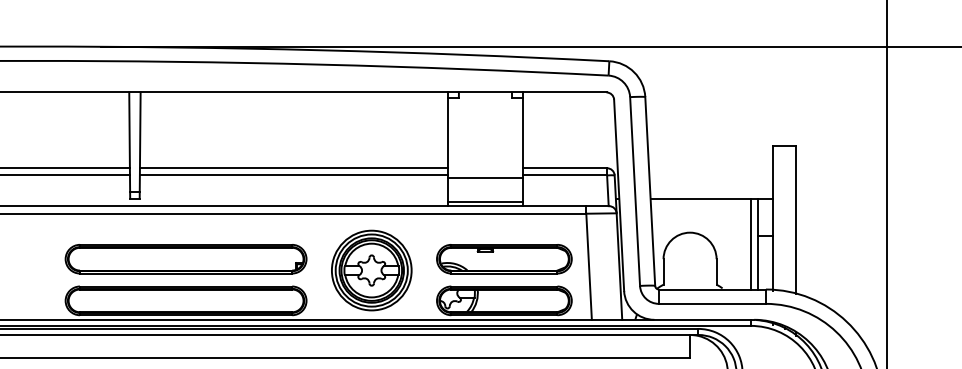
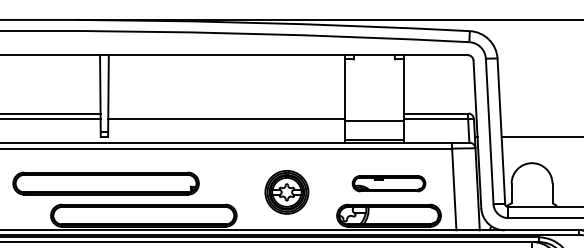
line: (293, 168) -> (226, 113), removed
line: (750, 243) -> (578, 171), removed
part: (185, 259) -> (105, 183), moved
part: (504, 259) -> (389, 183), size x0.7
part: (371, 270) -> (286, 192), size x0.7

